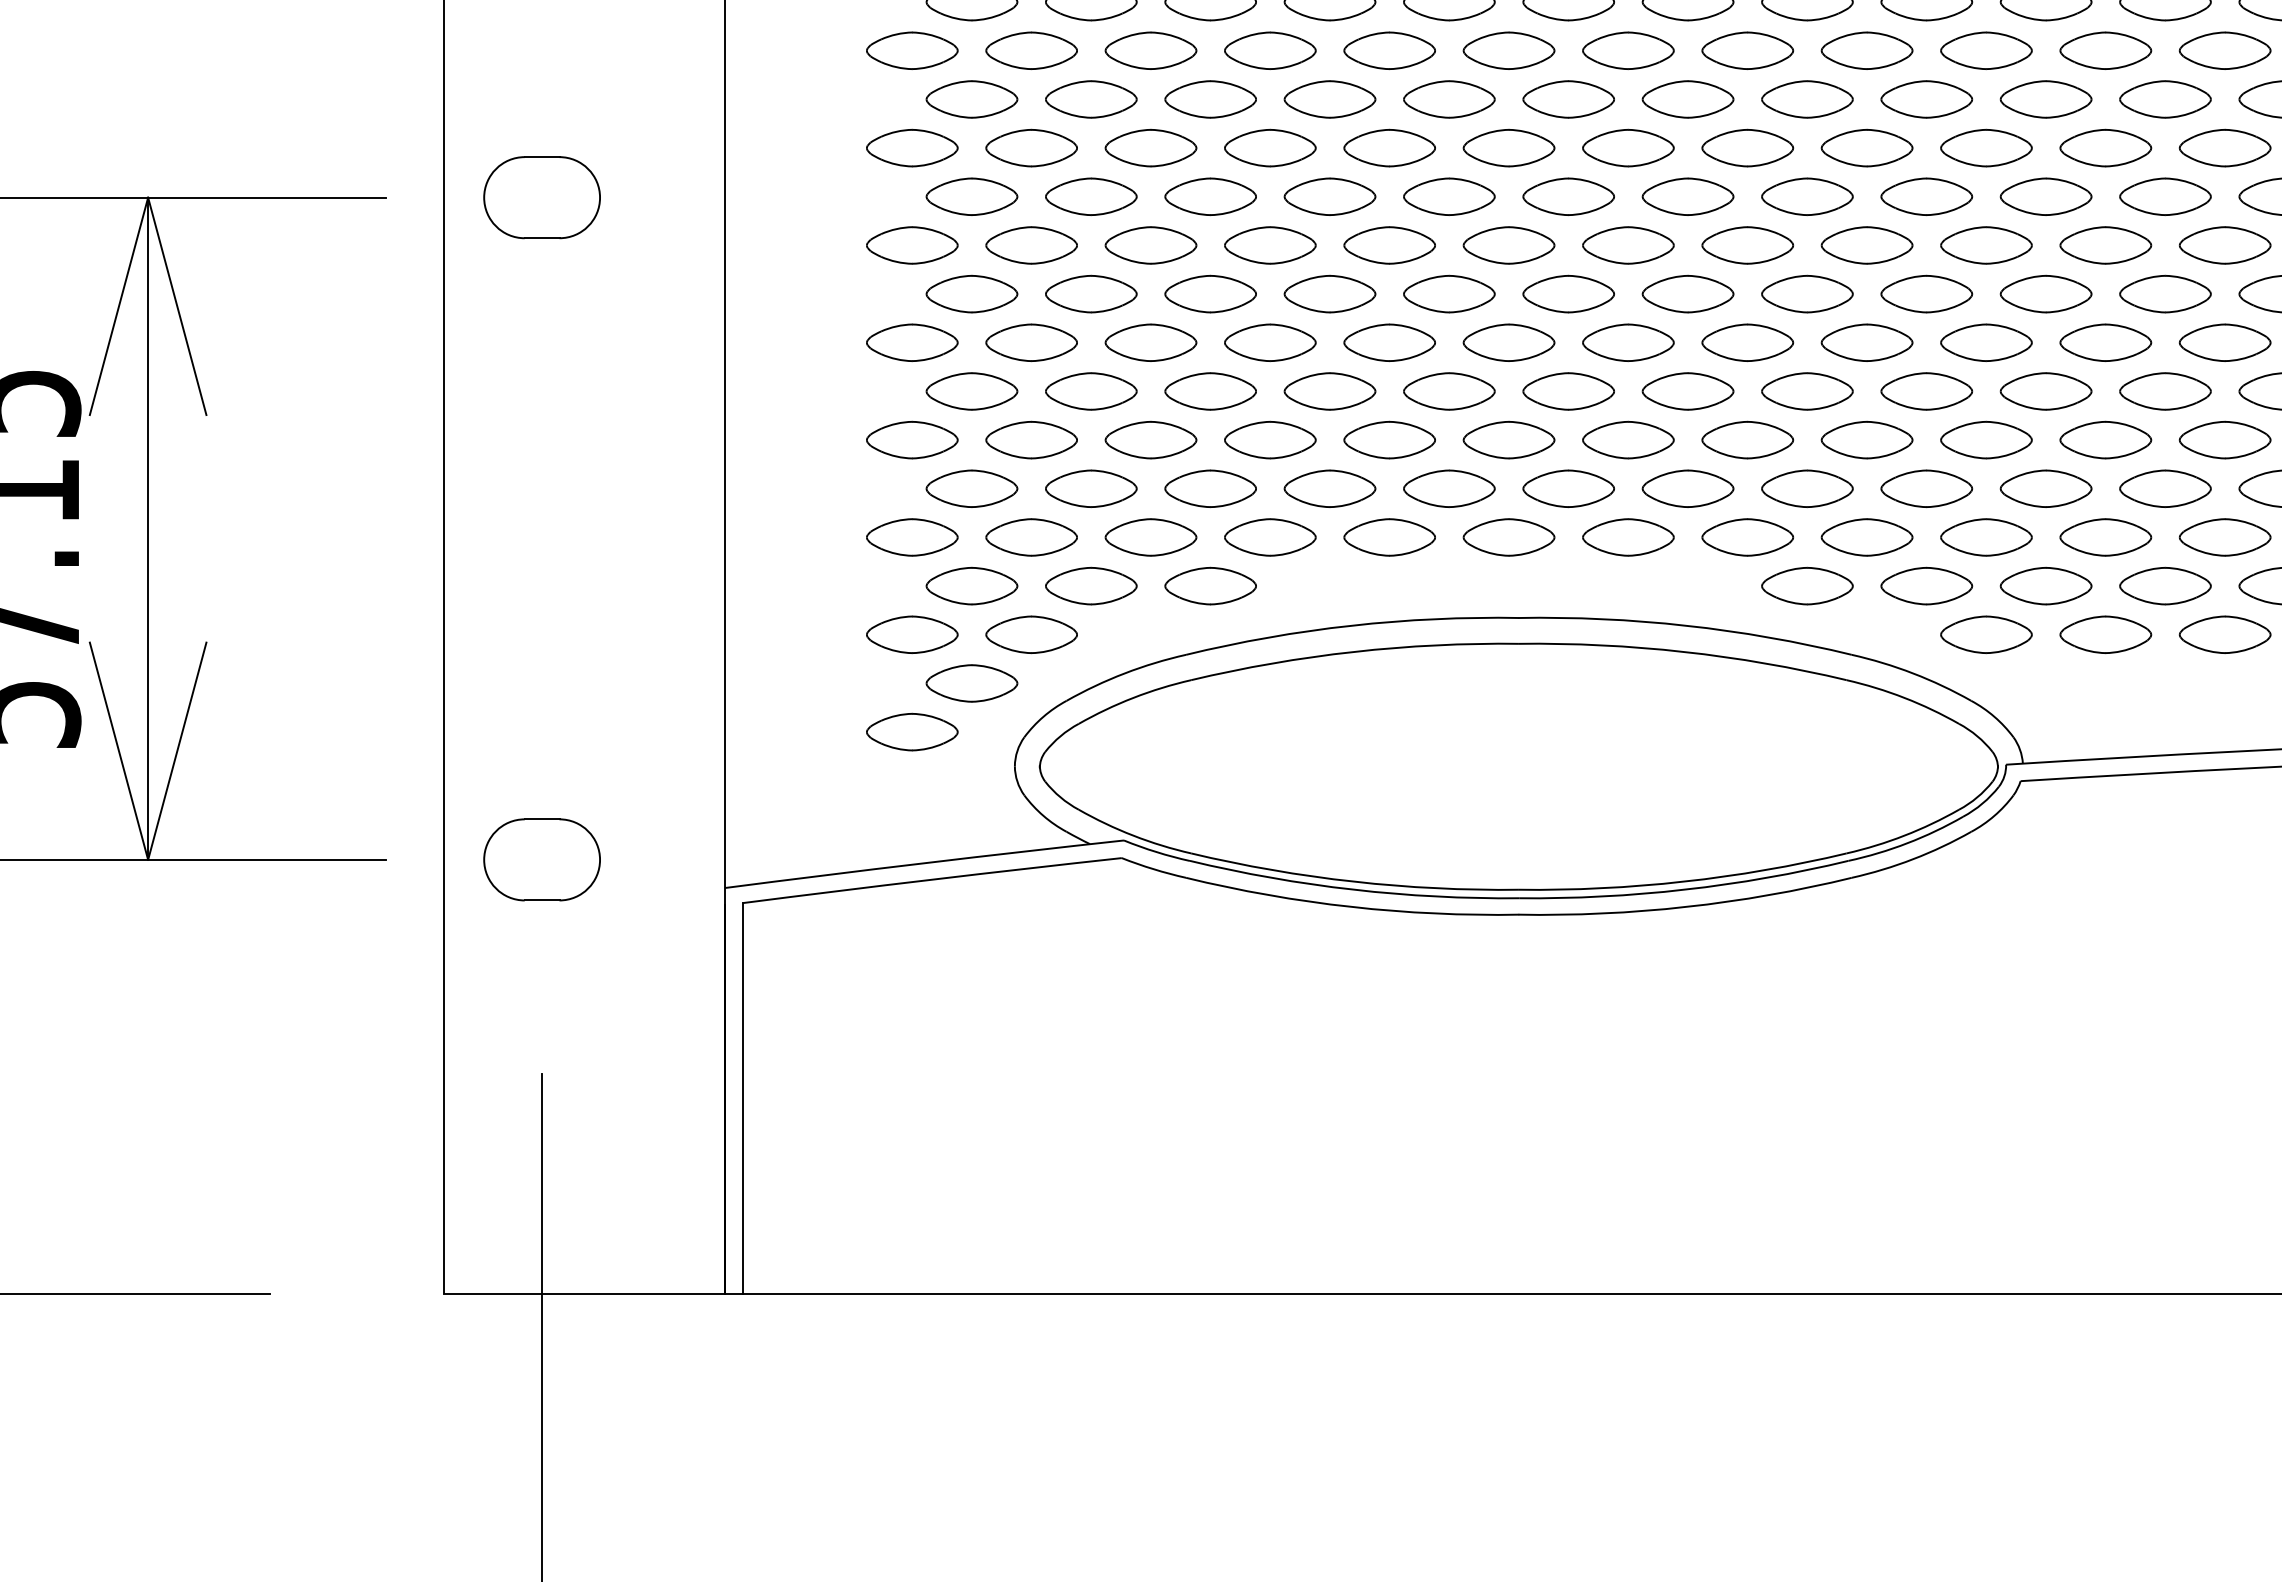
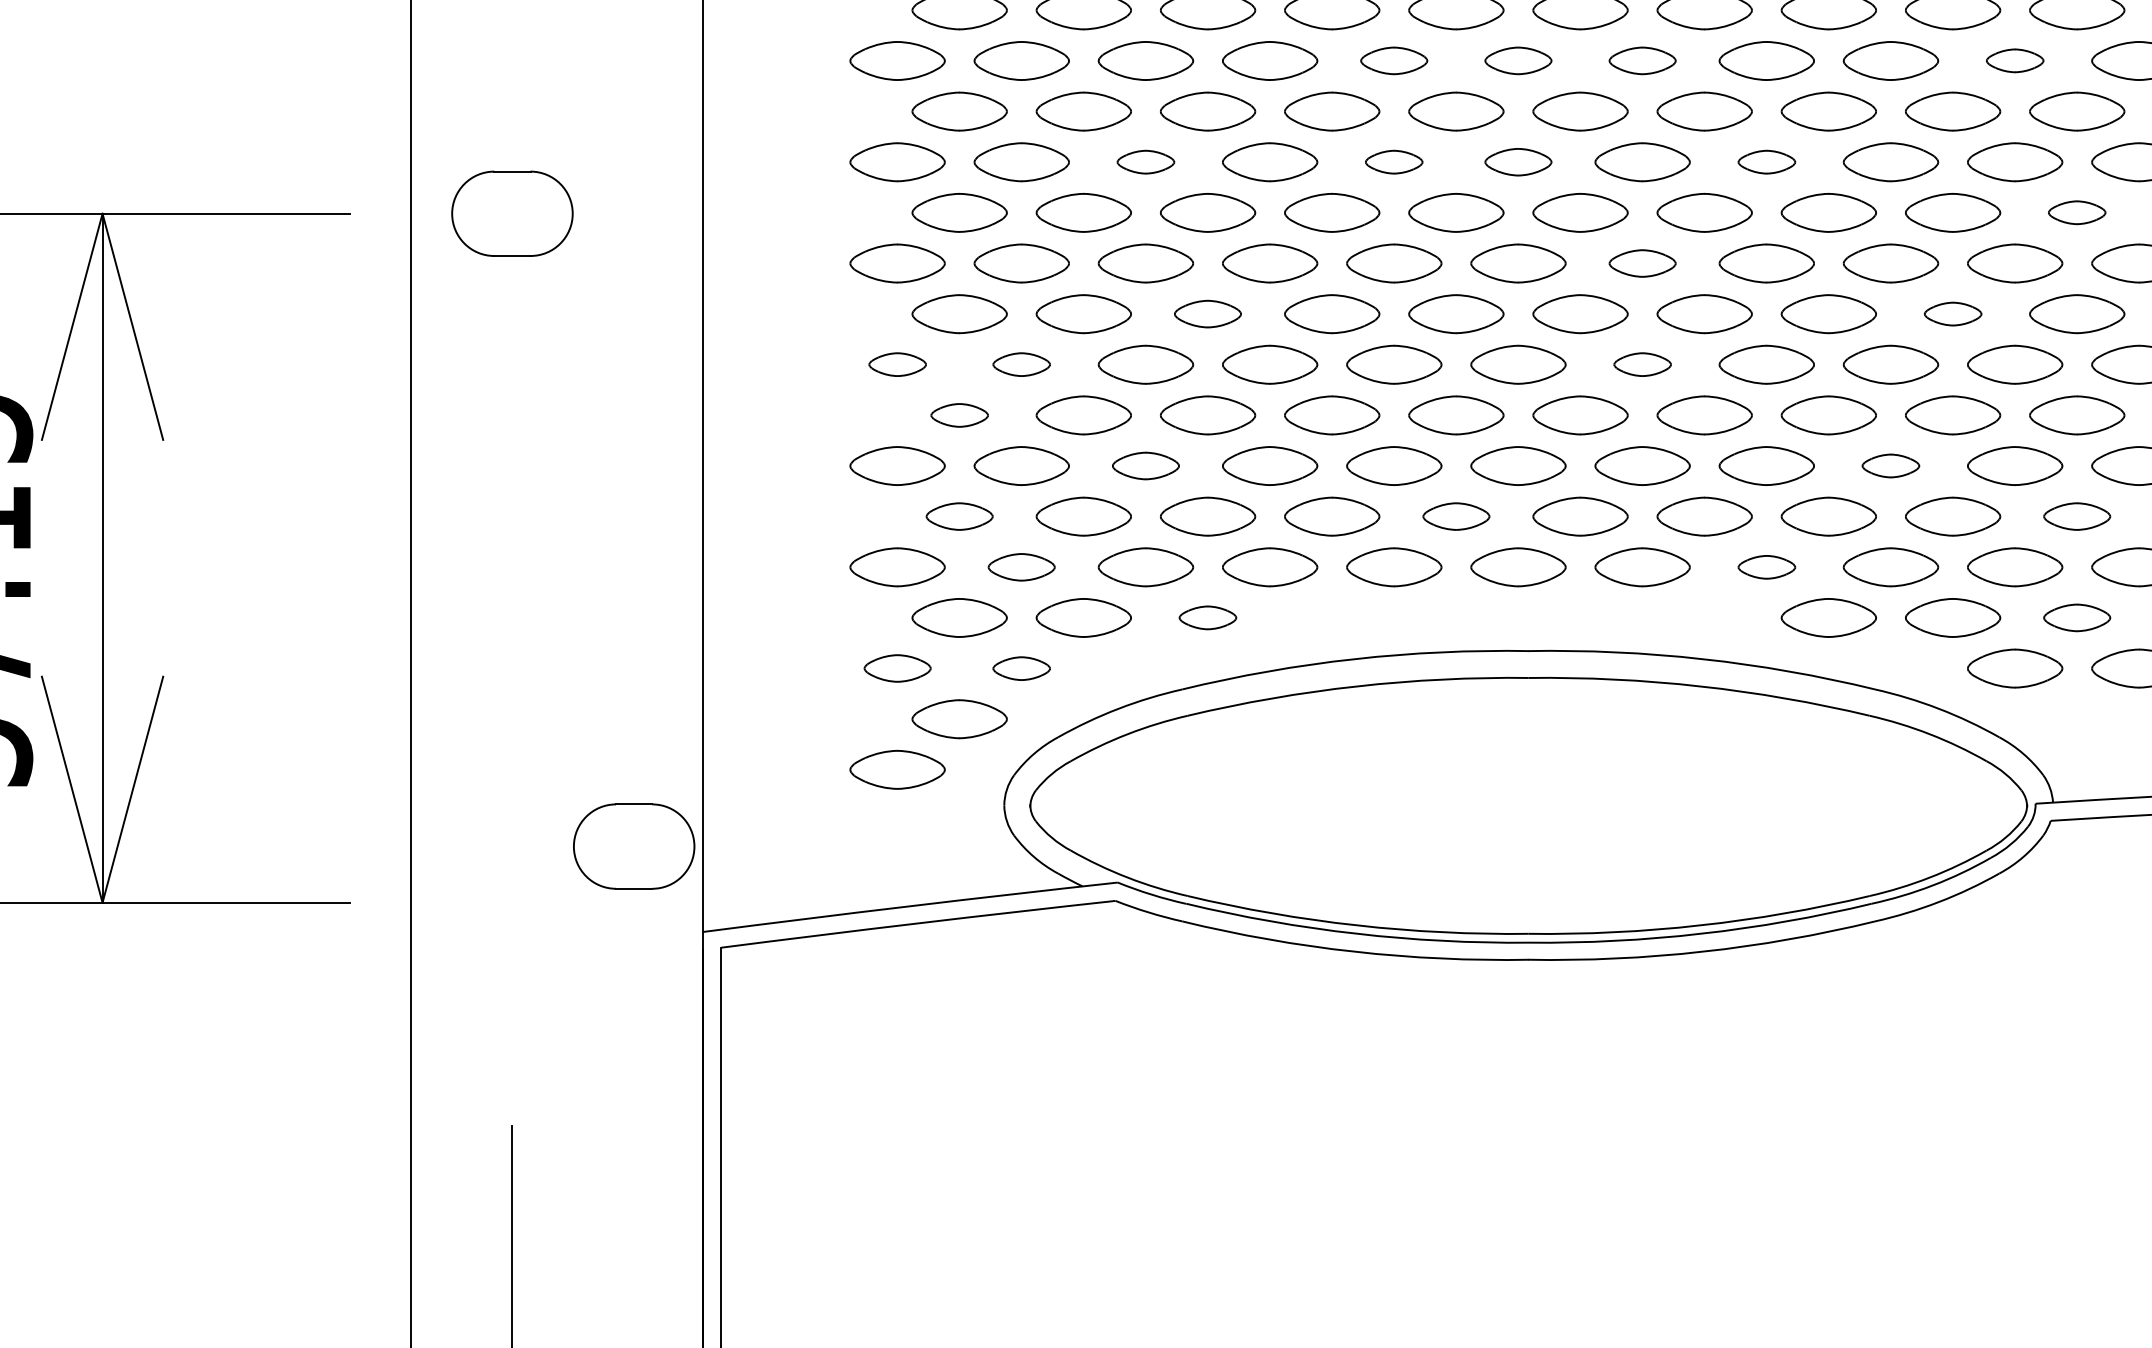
part: (1389, 50) -> (1394, 60), size x0.7
part: (1508, 50) -> (1517, 60), size x0.7
part: (1628, 50) -> (1642, 60), size x0.7
part: (1986, 50) -> (2015, 60), size x0.6
part: (1150, 147) -> (1145, 161), size x0.6
part: (1389, 147) -> (1394, 161), size x0.6
part: (1508, 147) -> (1517, 161), size x0.7
part: (1747, 147) -> (1766, 161), size x0.6
part: (2045, 196) -> (2076, 212), size x0.6
part: (1628, 245) -> (1642, 263), size x0.7
part: (1210, 293) -> (1207, 313), size x0.7
part: (1926, 293) -> (1952, 313), size x0.6
part: (912, 342) -> (897, 364), size x0.6
part: (1031, 342) -> (1021, 364), size x0.6
part: (1628, 342) -> (1642, 364), size x0.6
part: (971, 391) -> (959, 415), size x0.6
part: (1150, 439) -> (1145, 465), size x0.7
part: (1866, 439) -> (1890, 465), size x0.6
part: (971, 488) -> (959, 516), size x0.7
part: (1449, 488) -> (1456, 516), size x0.7
part: (2045, 488) -> (2076, 516), size x0.7
part: (1031, 537) -> (1021, 567), size x0.7
part: (1747, 537) -> (1766, 567), size x0.6
part: (1210, 585) -> (1207, 617), size x0.6
part: (2045, 585) -> (2076, 617), size x0.7
part: (912, 634) -> (897, 668), size x0.7
part: (1031, 634) -> (1021, 668), size x0.6
part: (541, 859) -> (633, 846), moved

